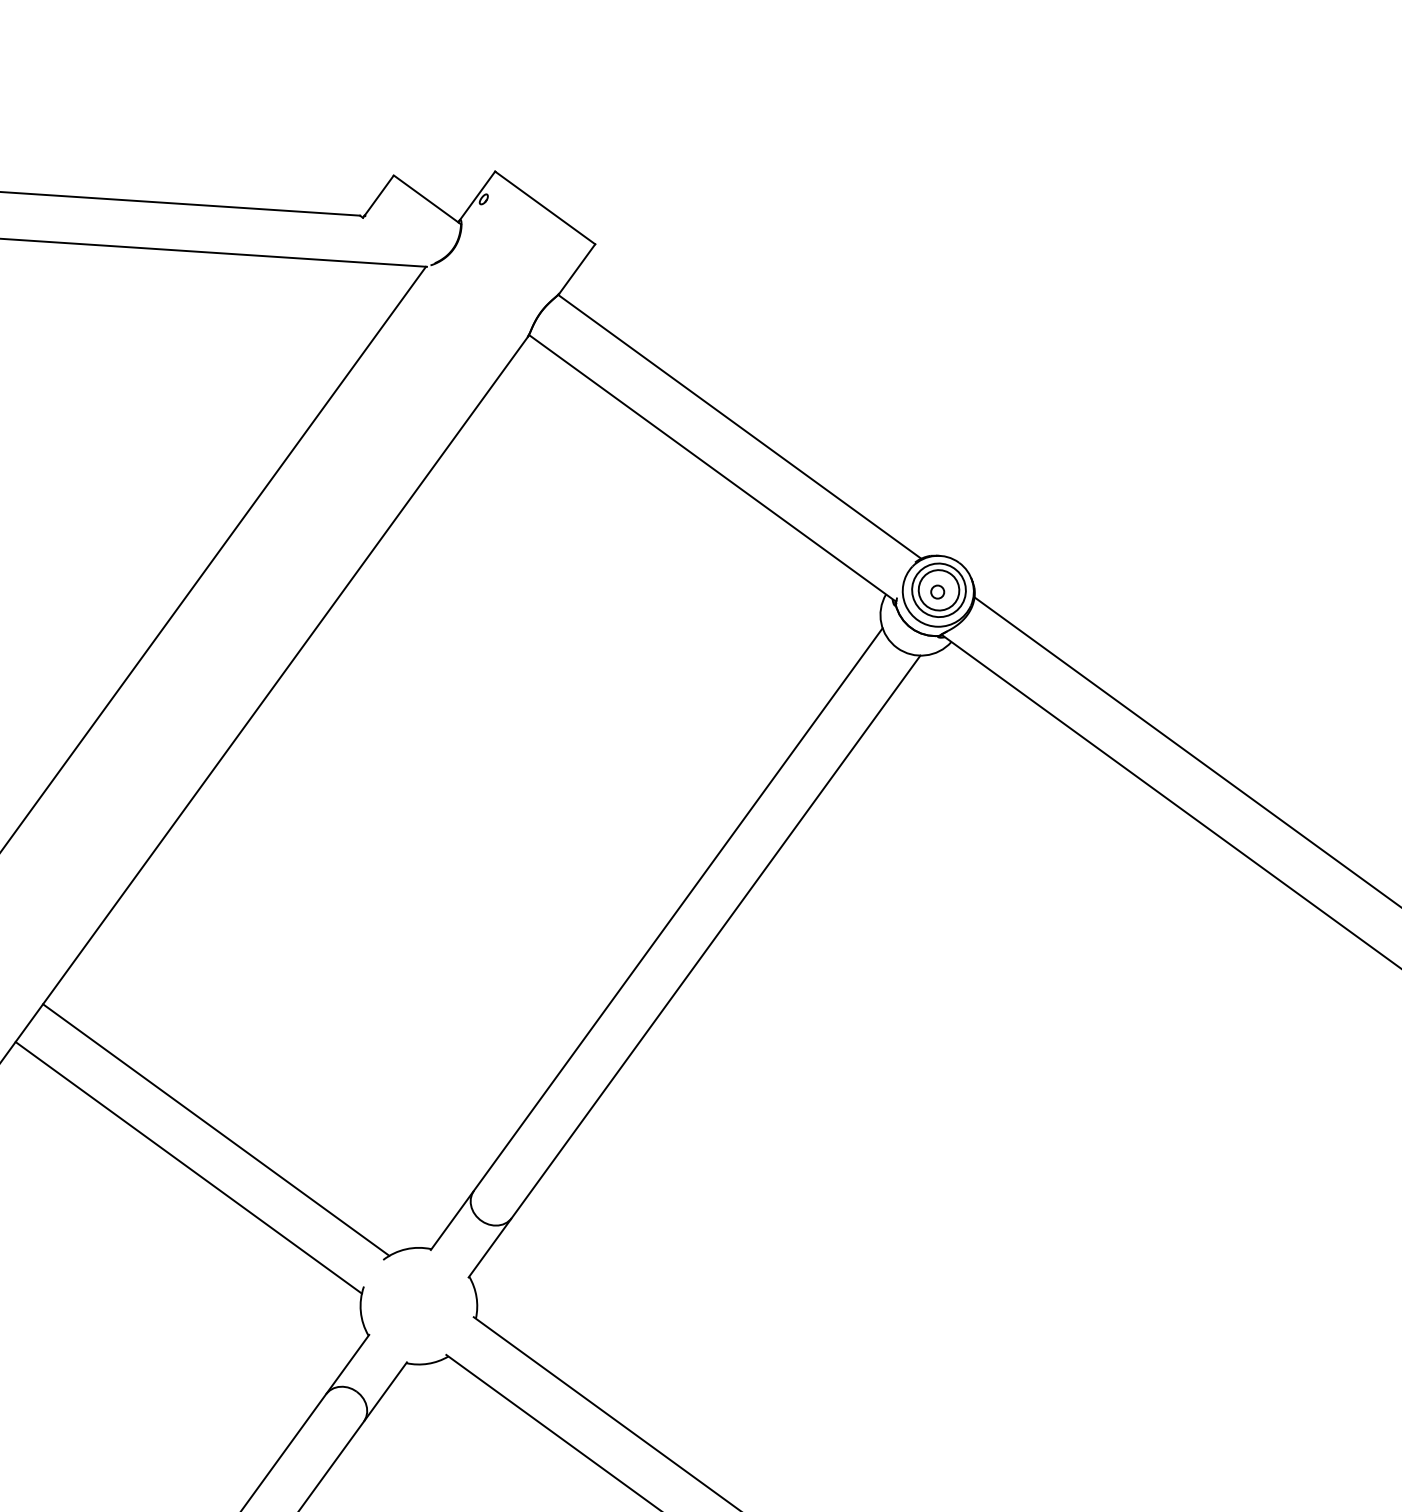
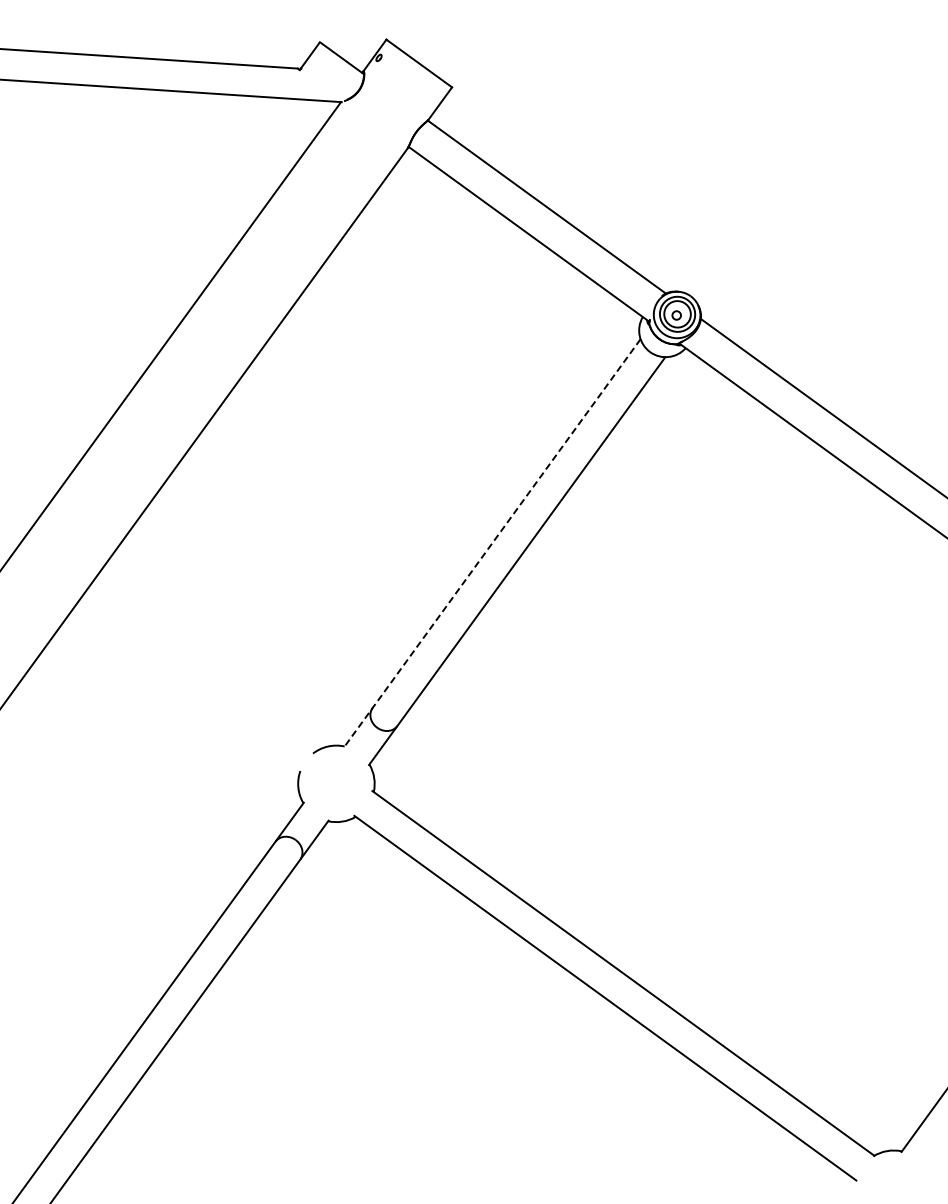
line: (656, 939) -> (492, 543), solid -> dashed
line: (216, 1128) -> (203, 667), removed
line: (188, 1166) -> (185, 692), removed

